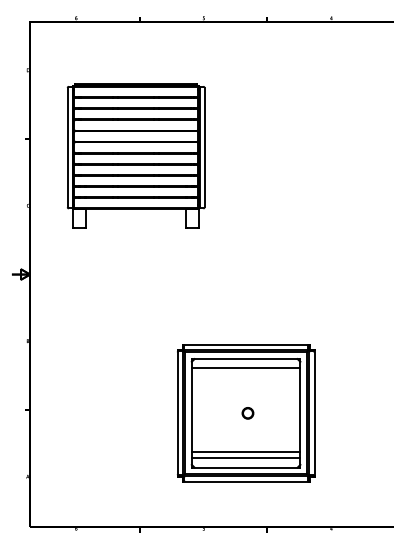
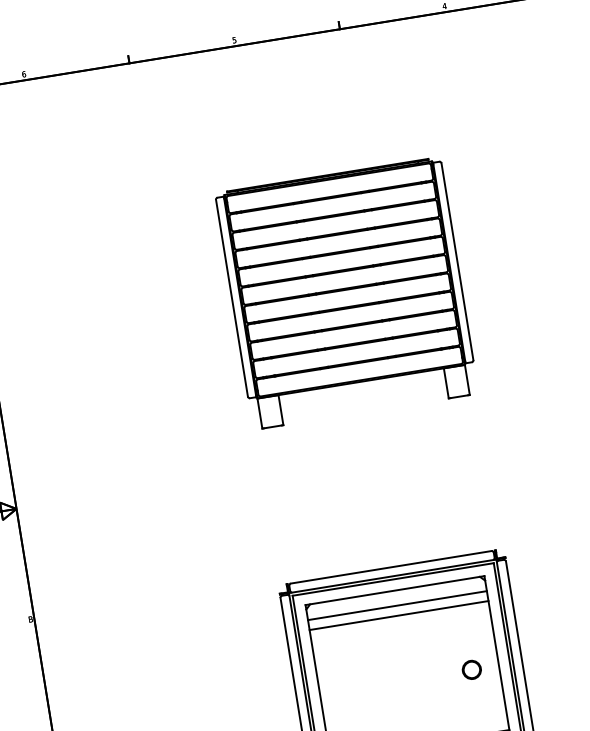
part: (135, 155) -> (345, 293), moved
line: (245, 374) -> (398, 616), added
part: (247, 413) -> (471, 670), moved

